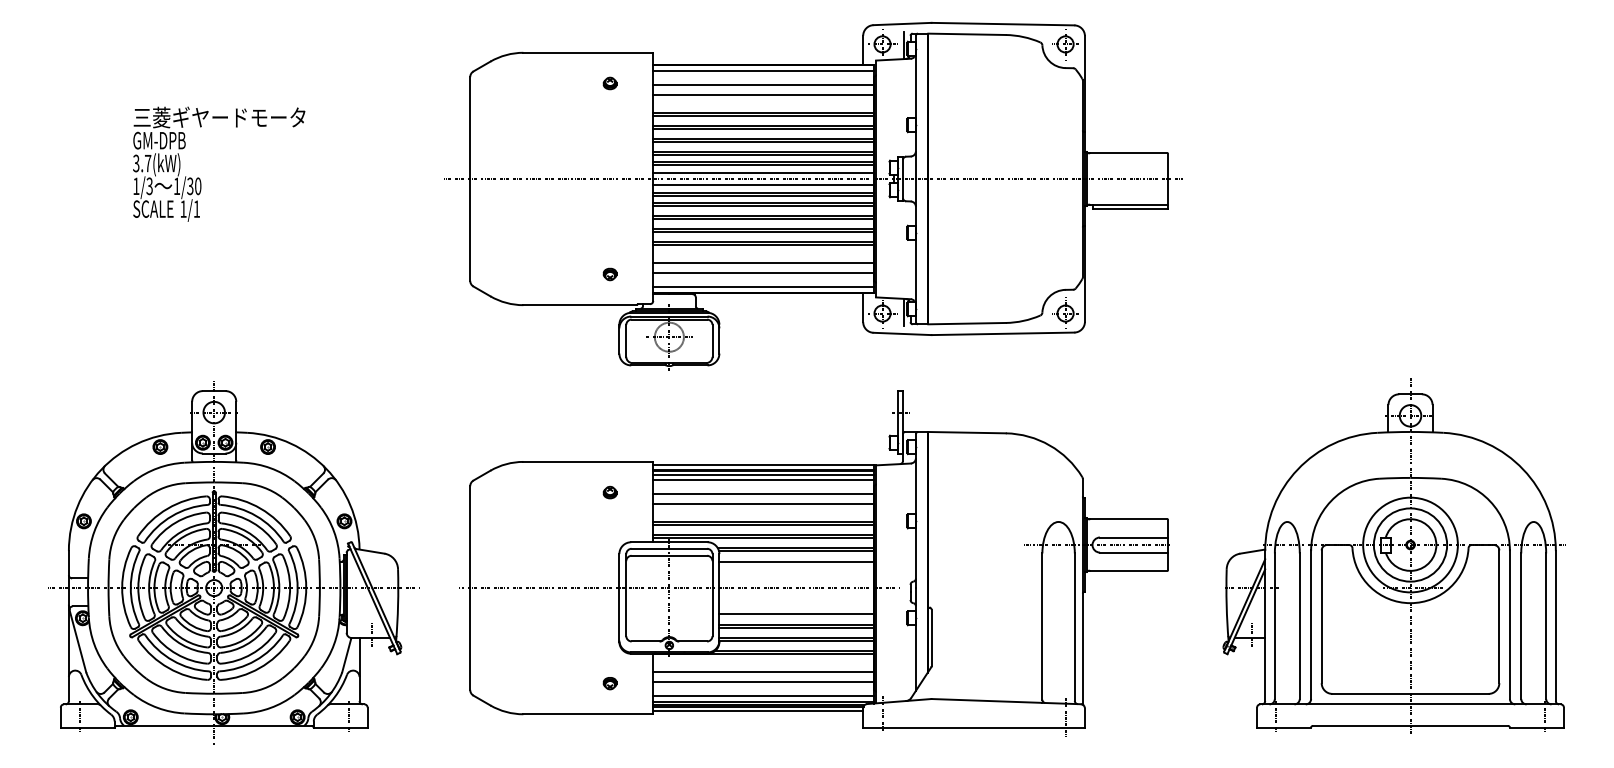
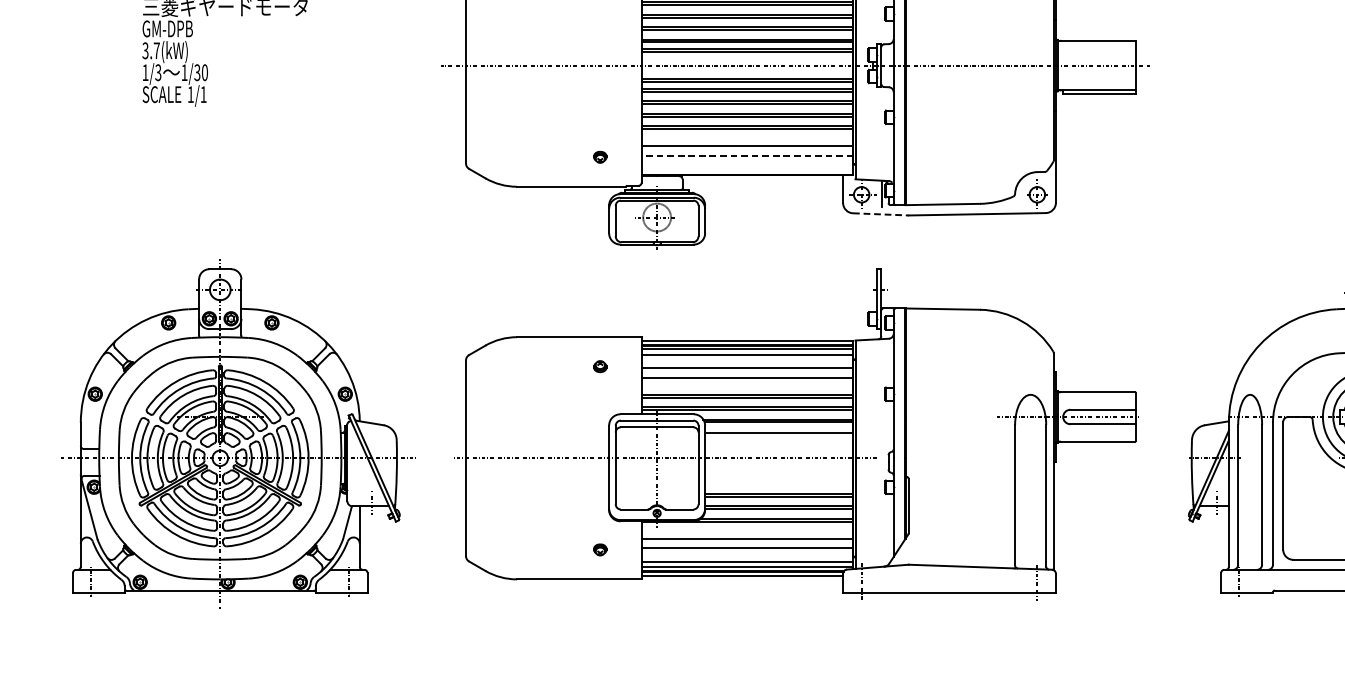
line: (763, 173) -> (747, 60), removed
line: (763, 184) -> (747, 70), removed
line: (763, 272) -> (747, 155), solid -> dashed
line: (763, 286) -> (747, 168), removed
line: (903, 333) -> (881, 213), solid -> dashed
line: (796, 613) -> (779, 482), removed

